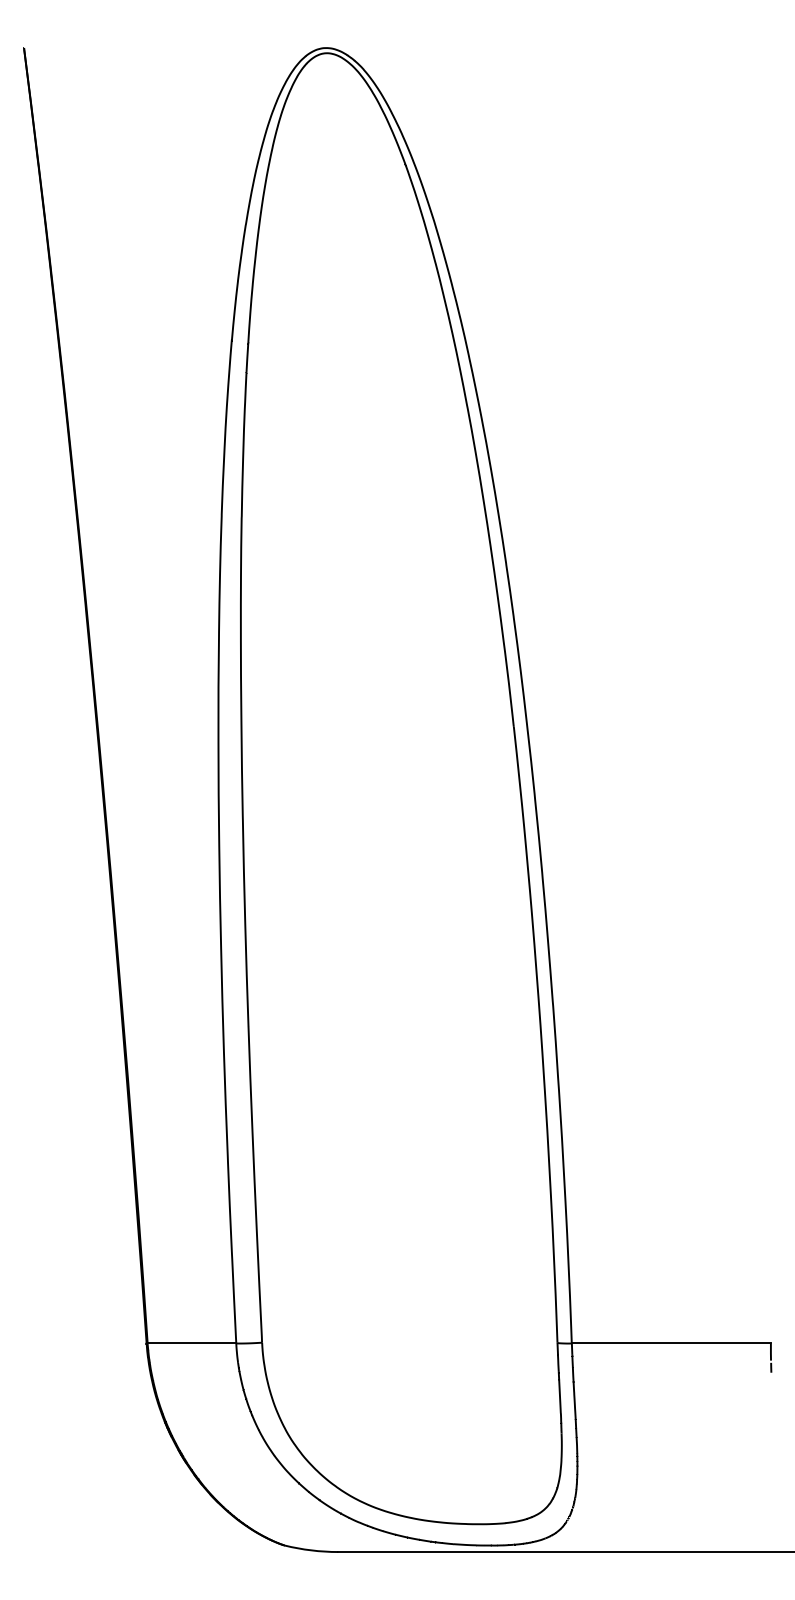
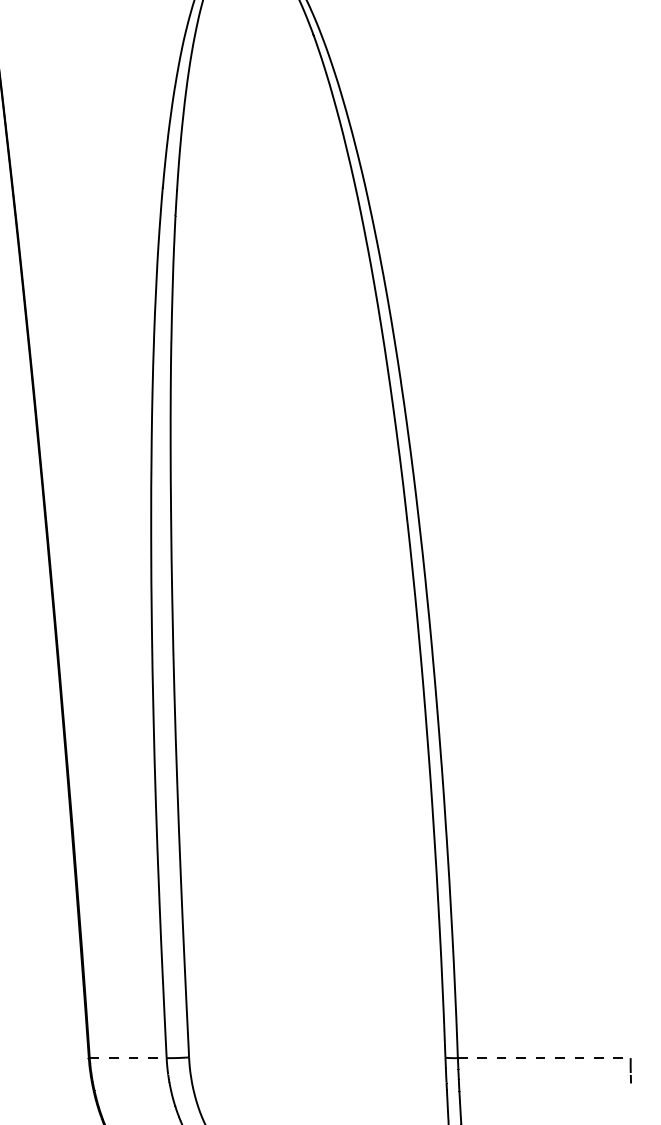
line: (192, 1343) -> (128, 1058), solid -> dashed
line: (671, 1343) -> (544, 1058), solid -> dashed

